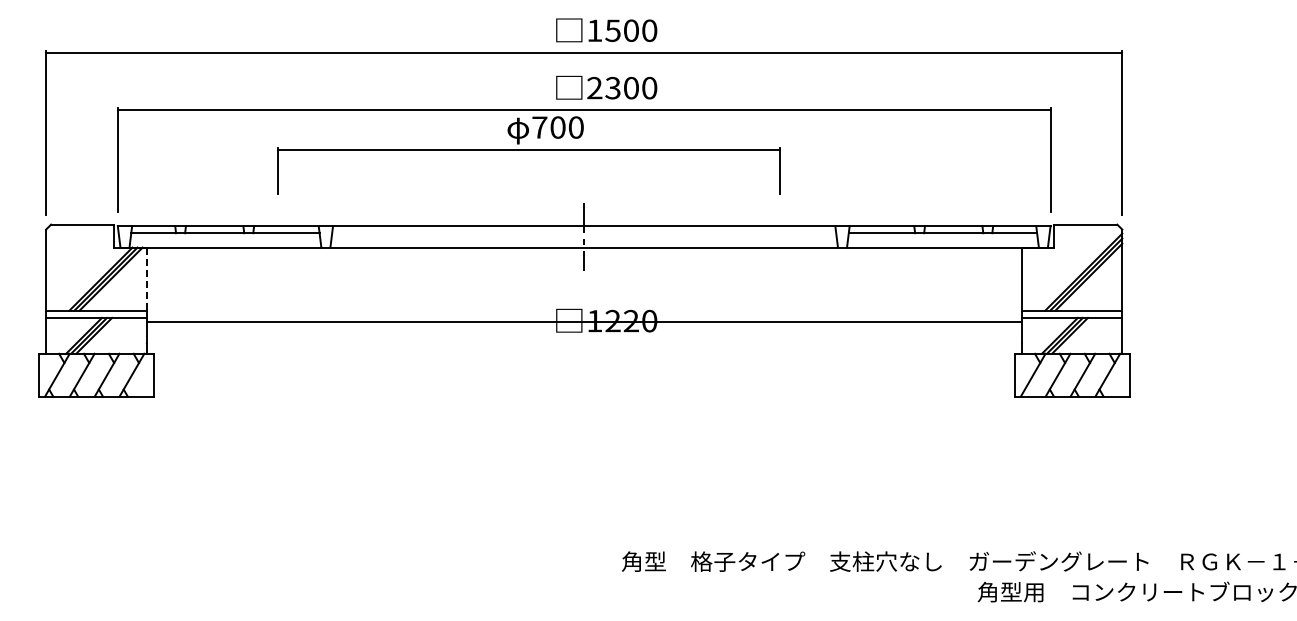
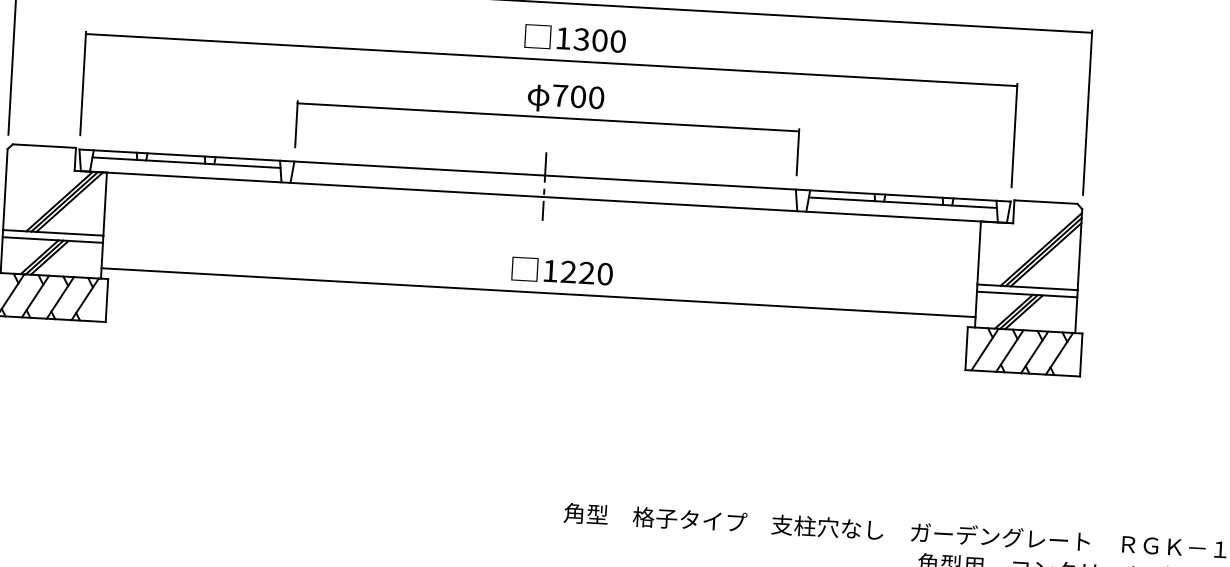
text: (594, 87) -> (563, 37), 2300 -> 1300
part: (528, 155) -> (547, 123), moved
line: (146, 279) -> (105, 204), dashed -> solid
line: (583, 322) -> (537, 292), moved

